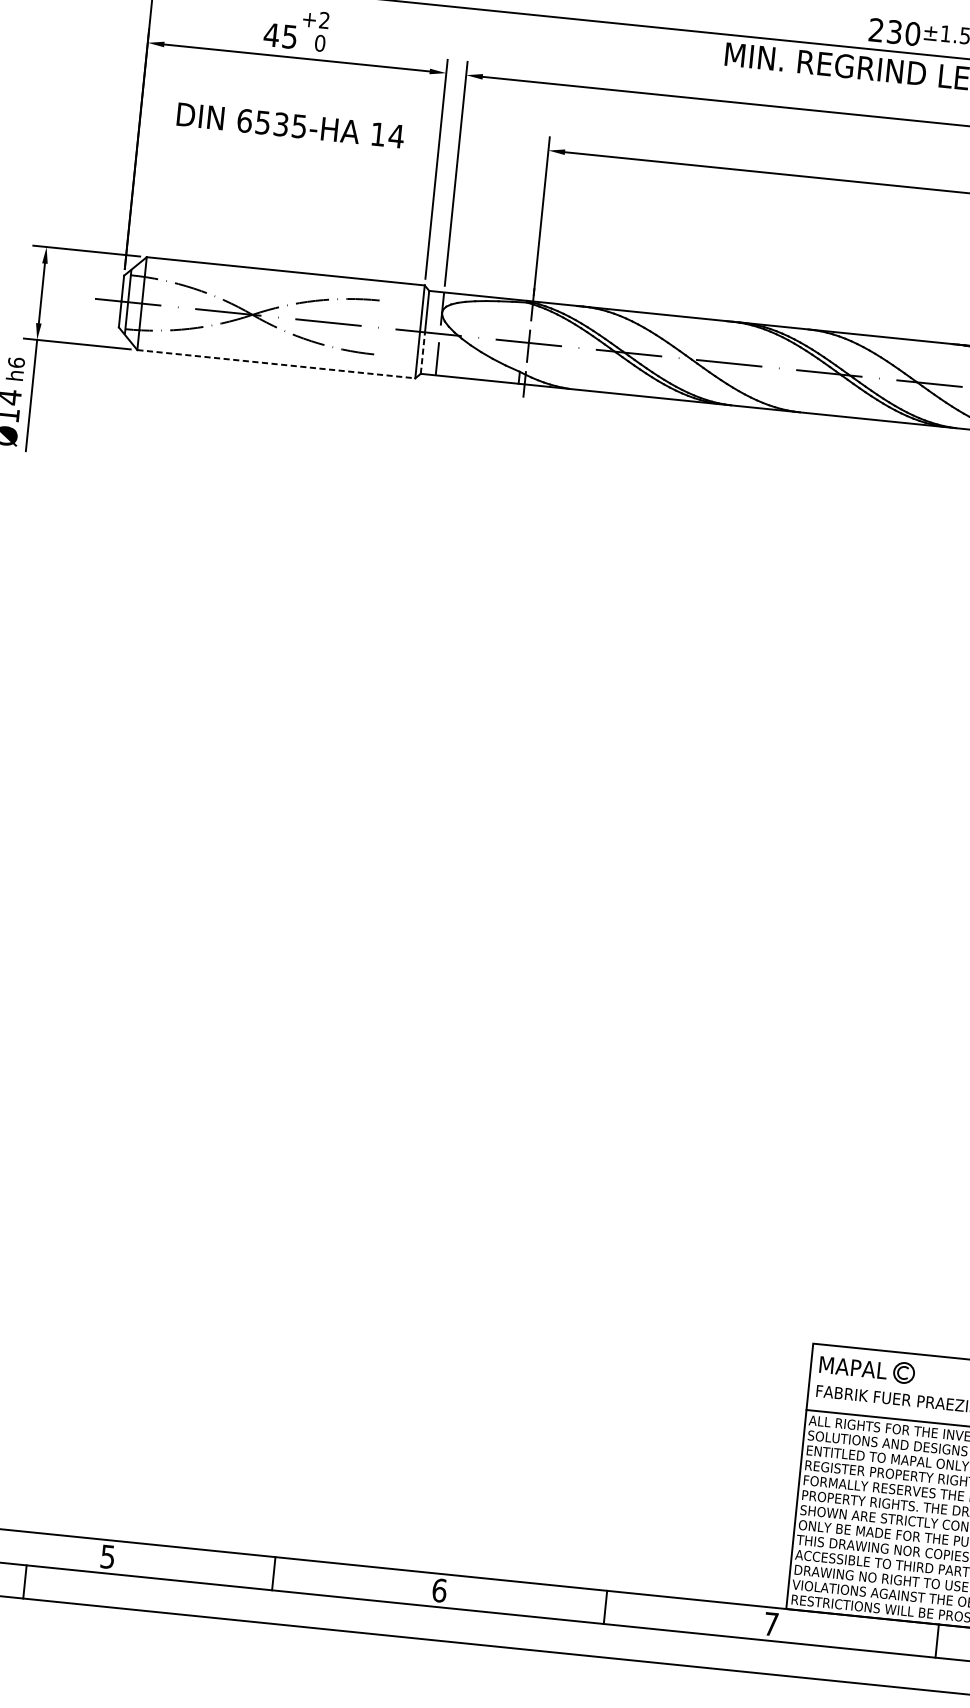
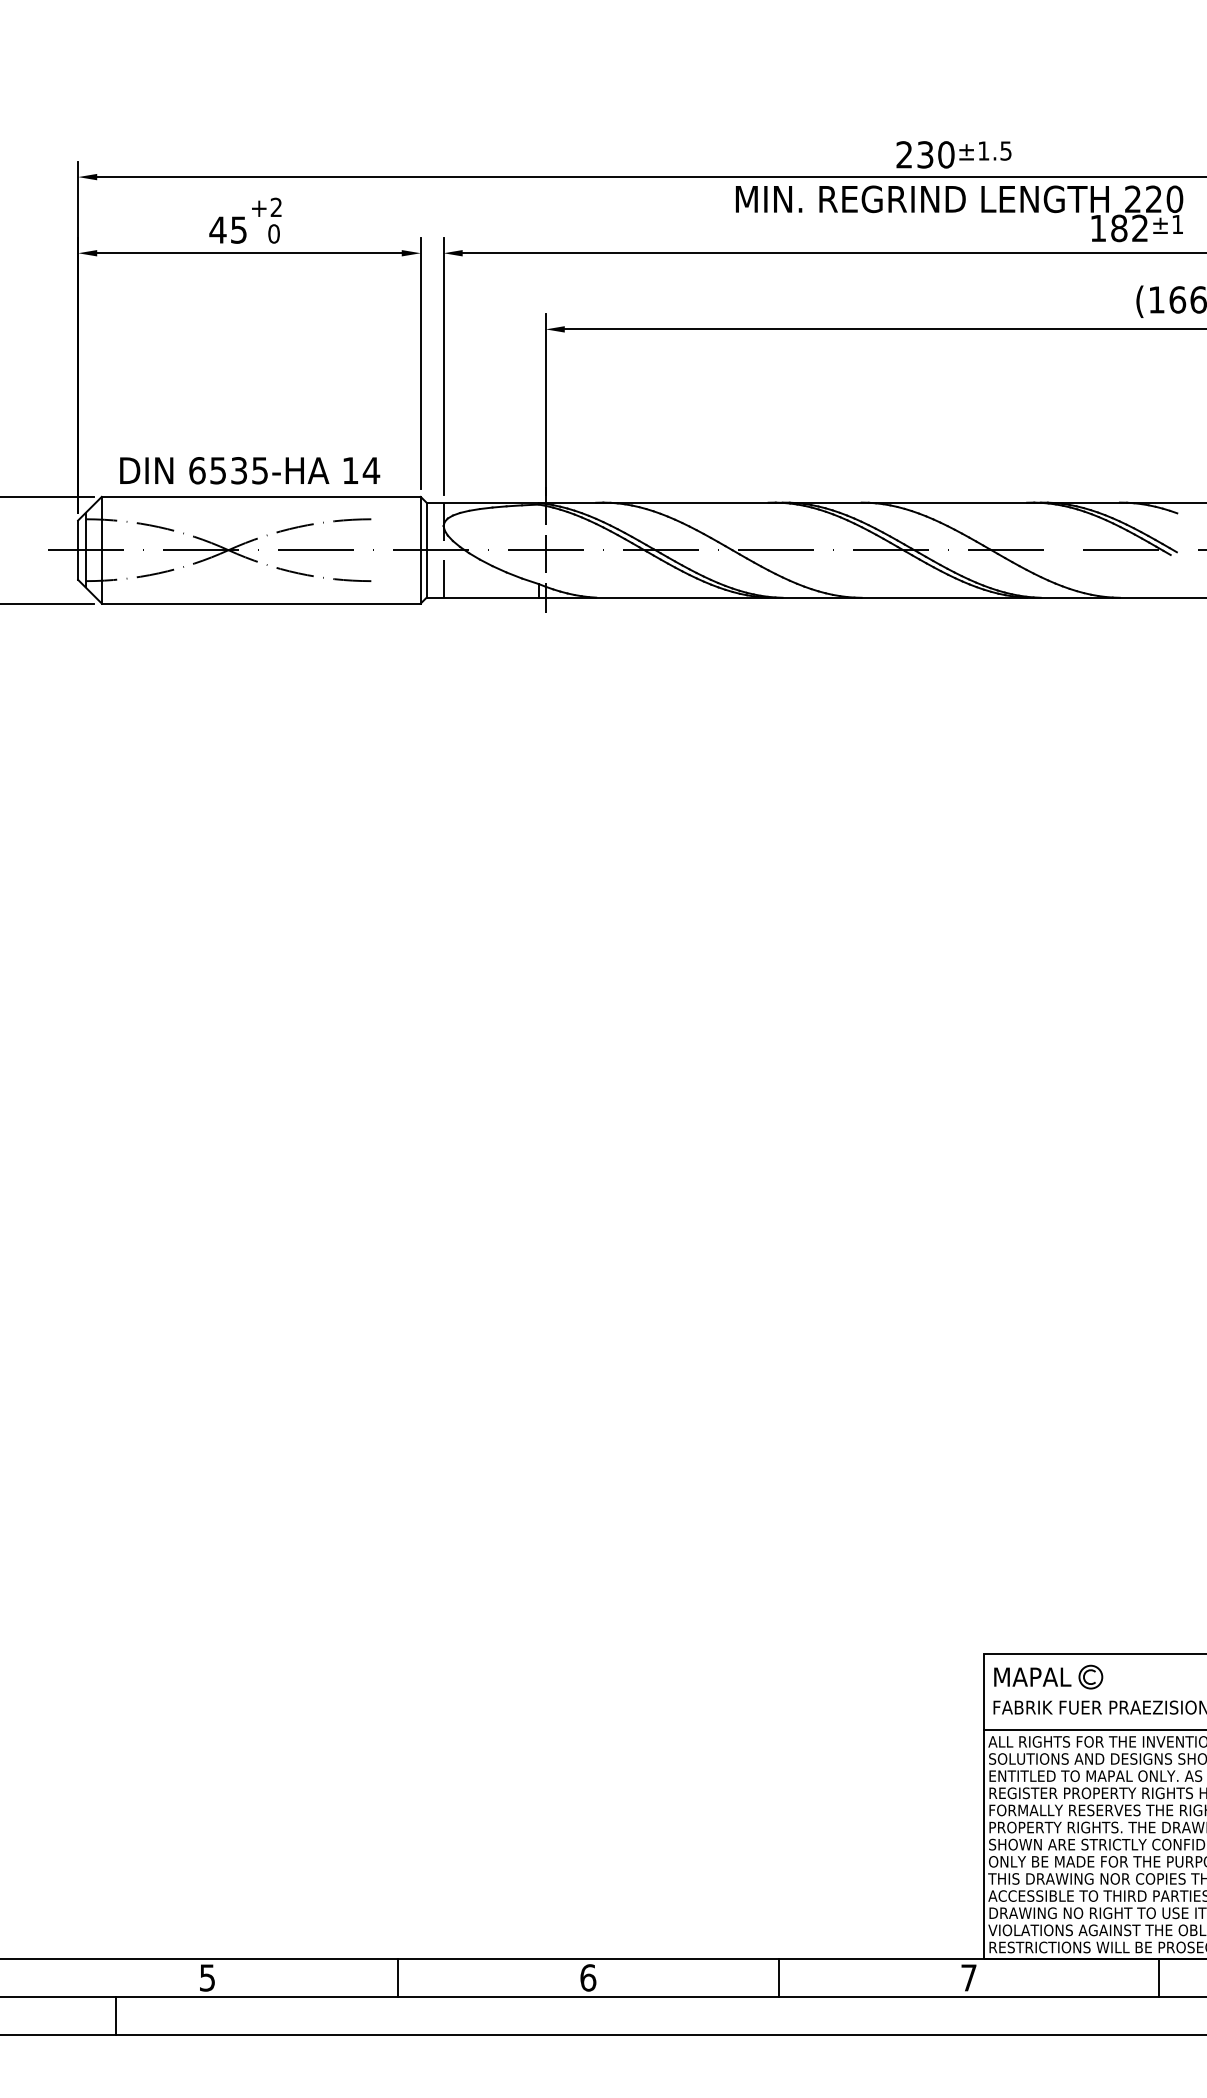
text: (291, 125) -> (250, 470), moved
line: (422, 353) -> (426, 574), dashed -> solid
line: (276, 364) -> (261, 603), dashed -> solid

